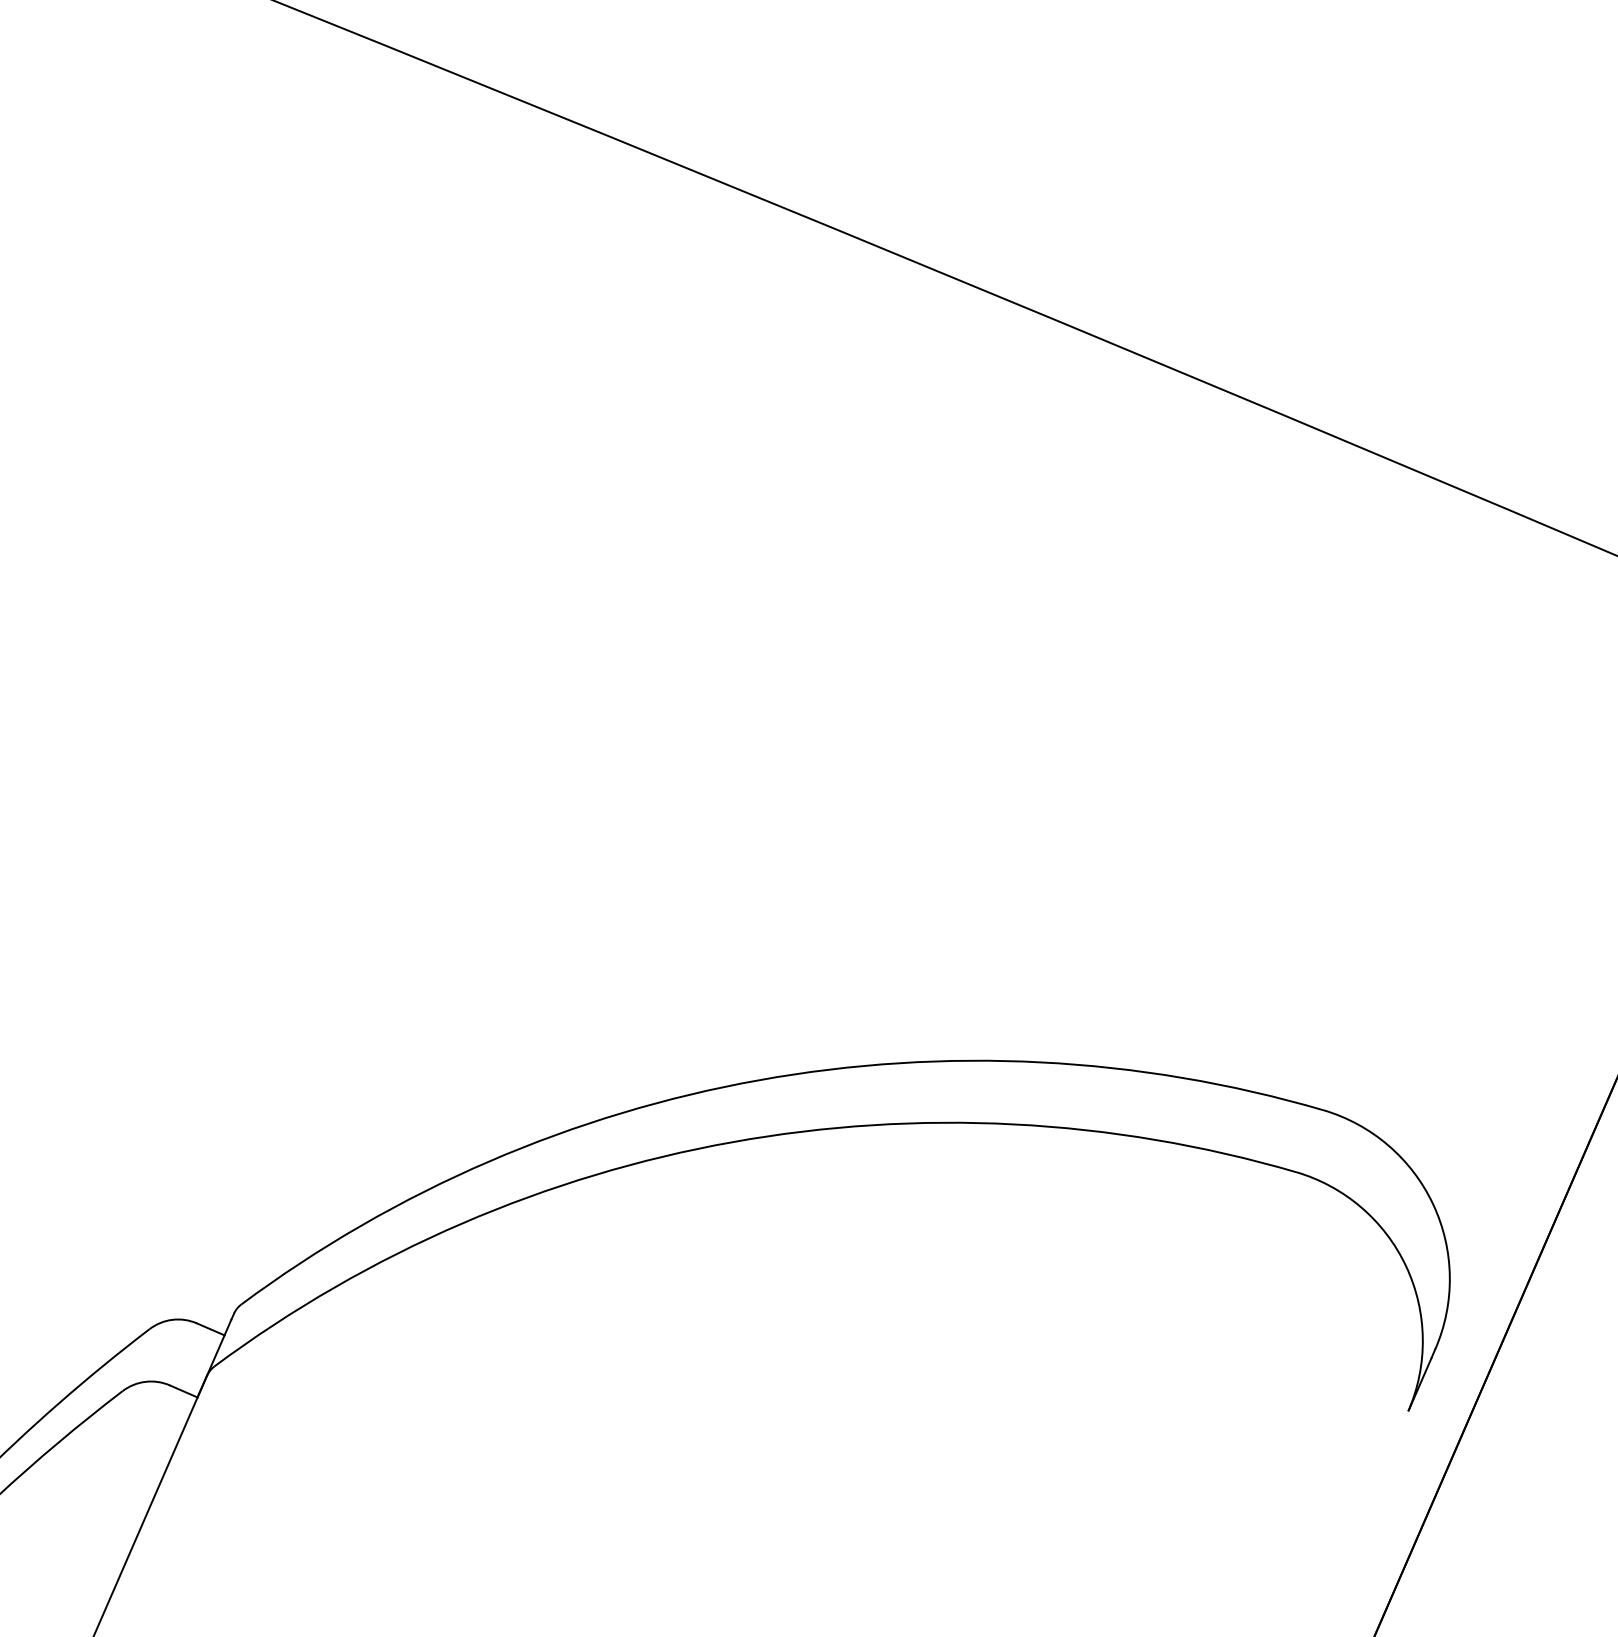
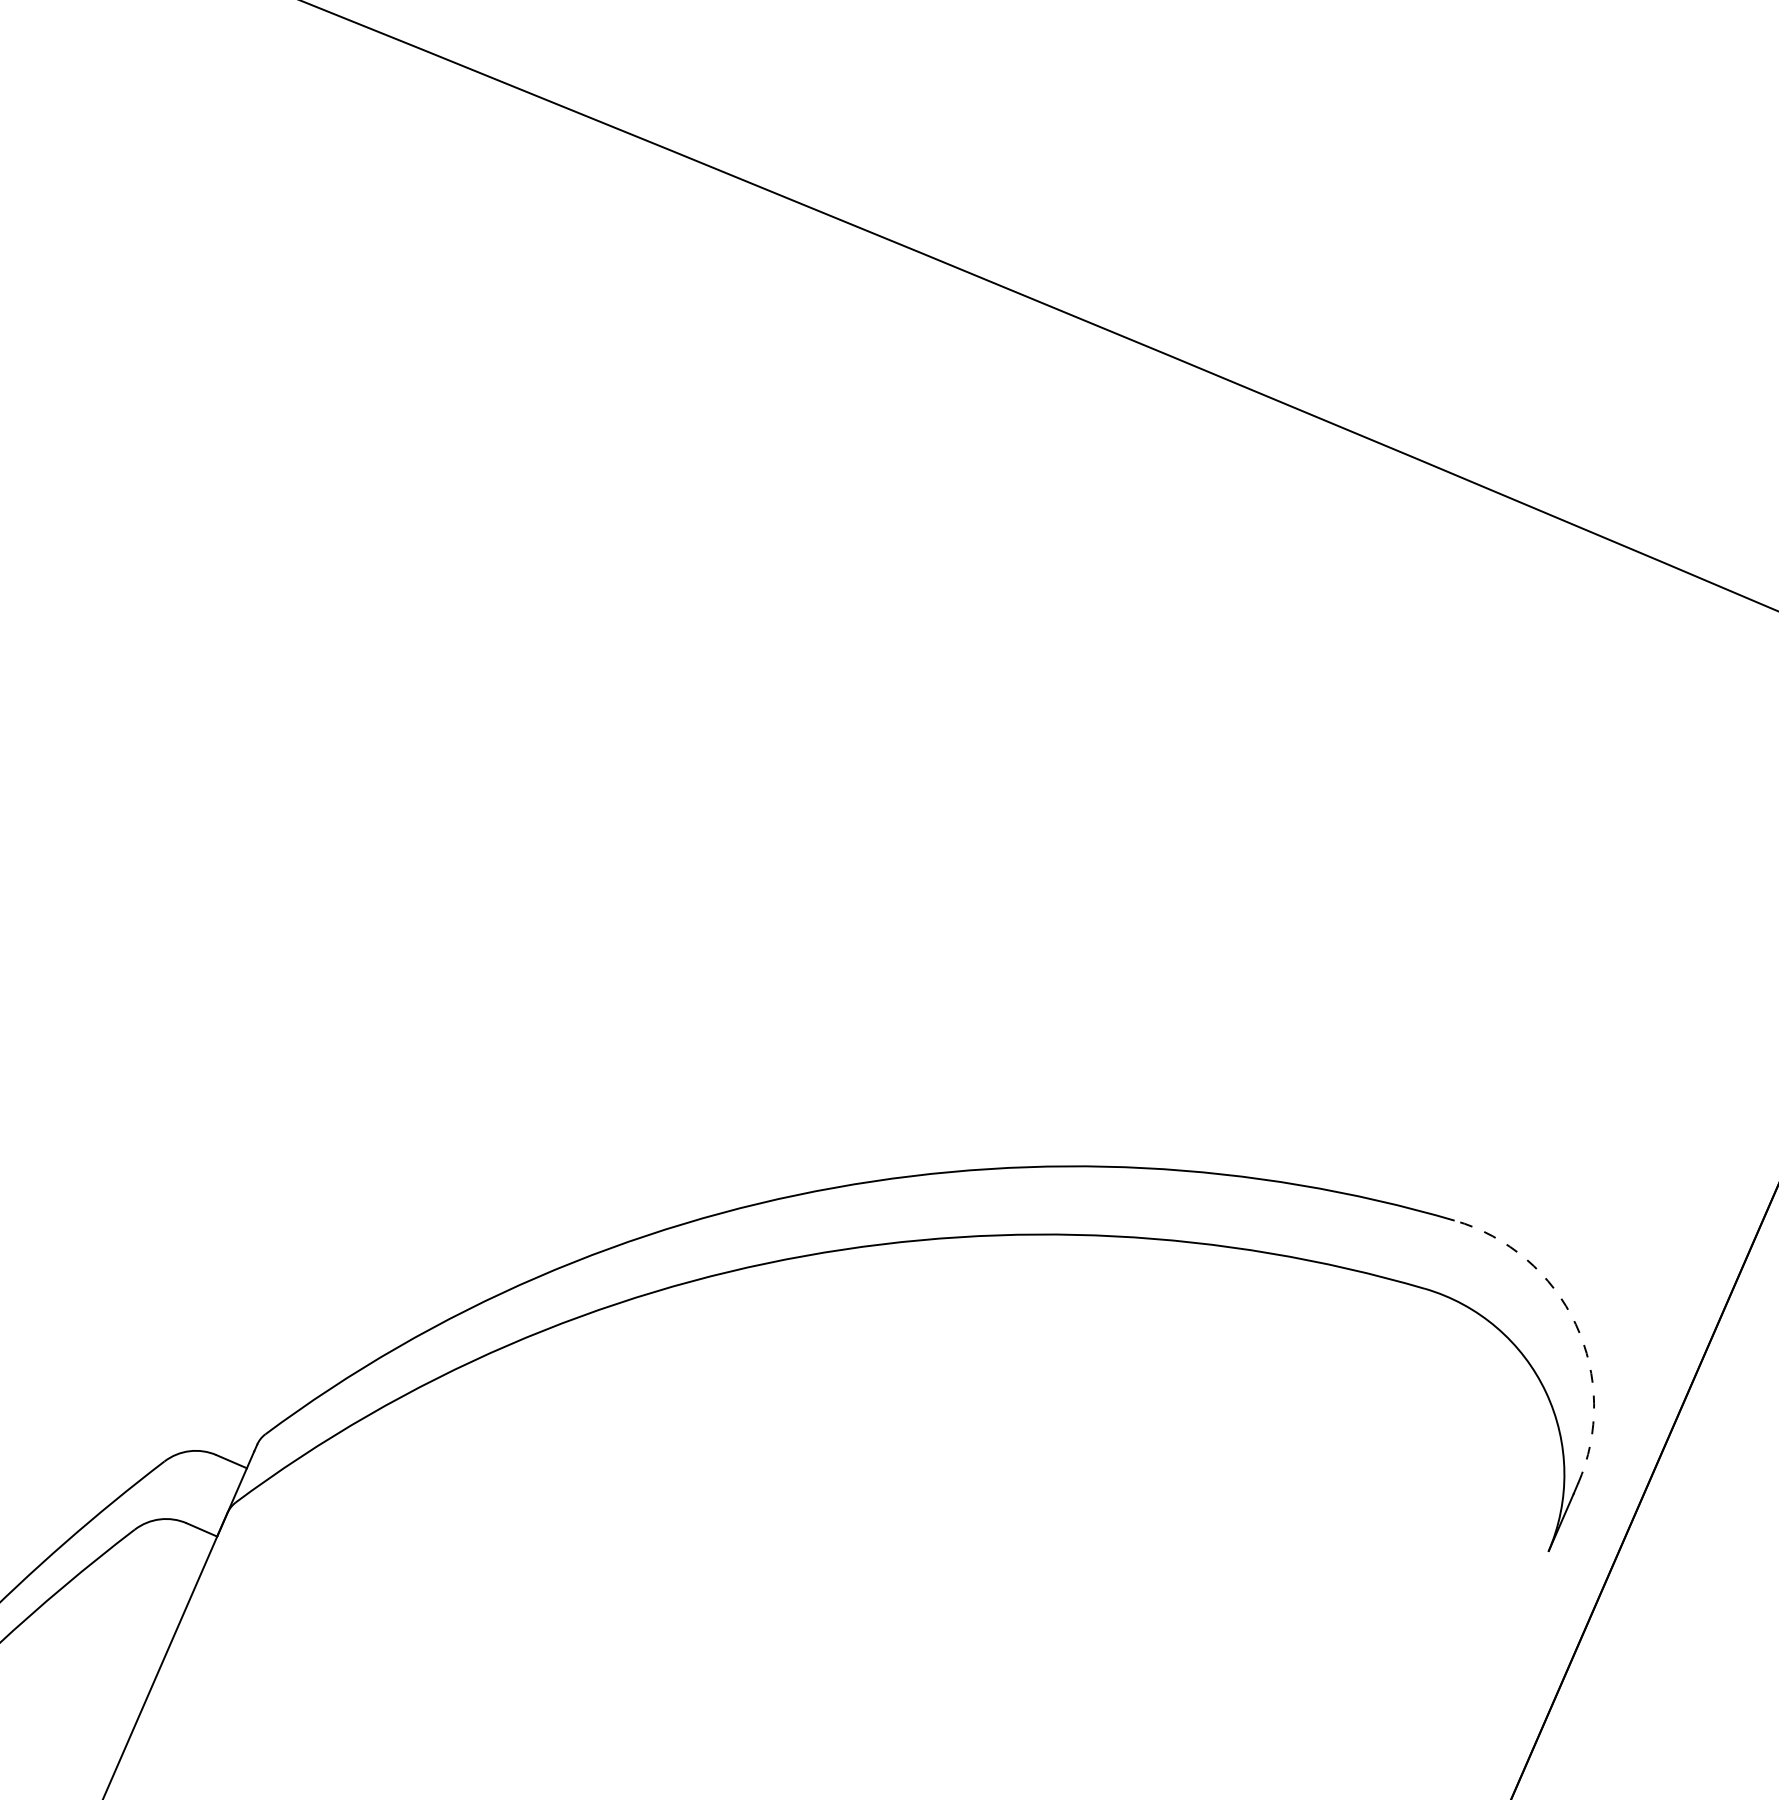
arc: (1432, 1204) -> (1575, 1324), solid -> dashed

